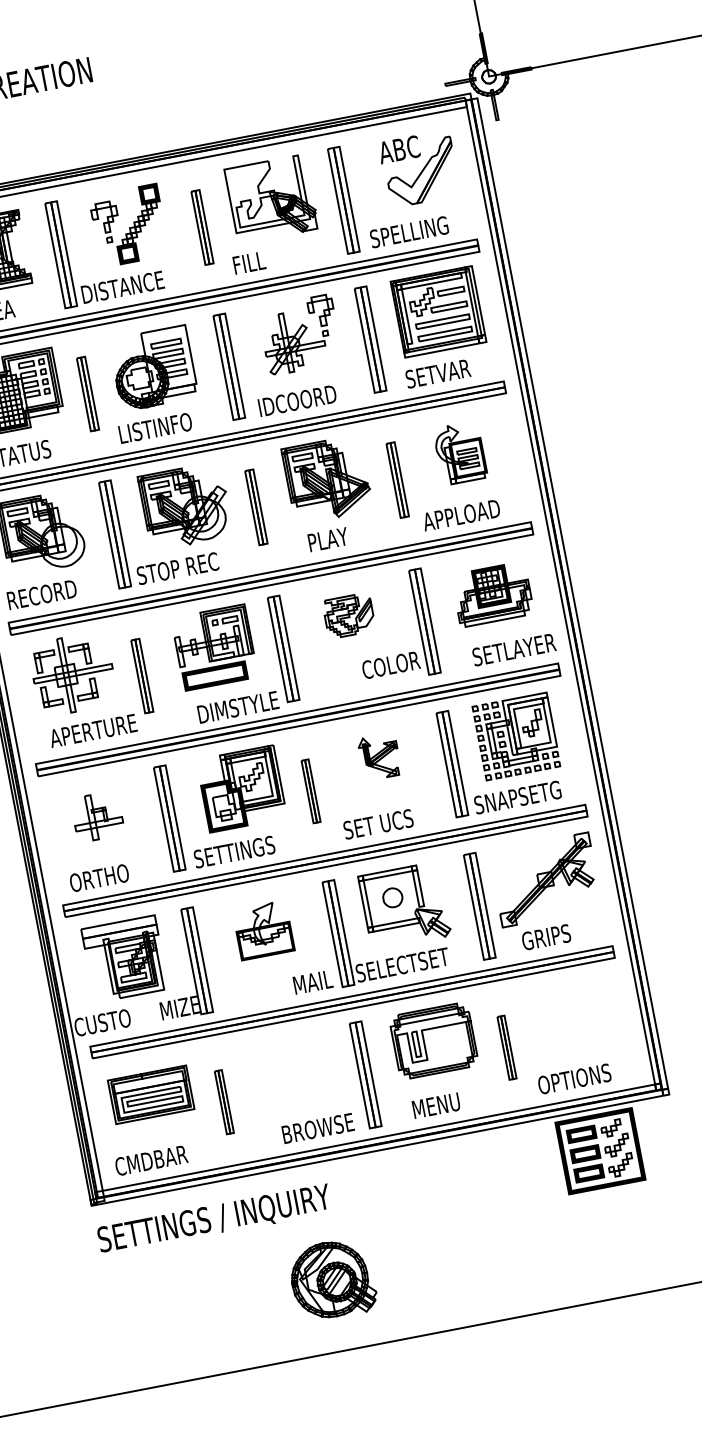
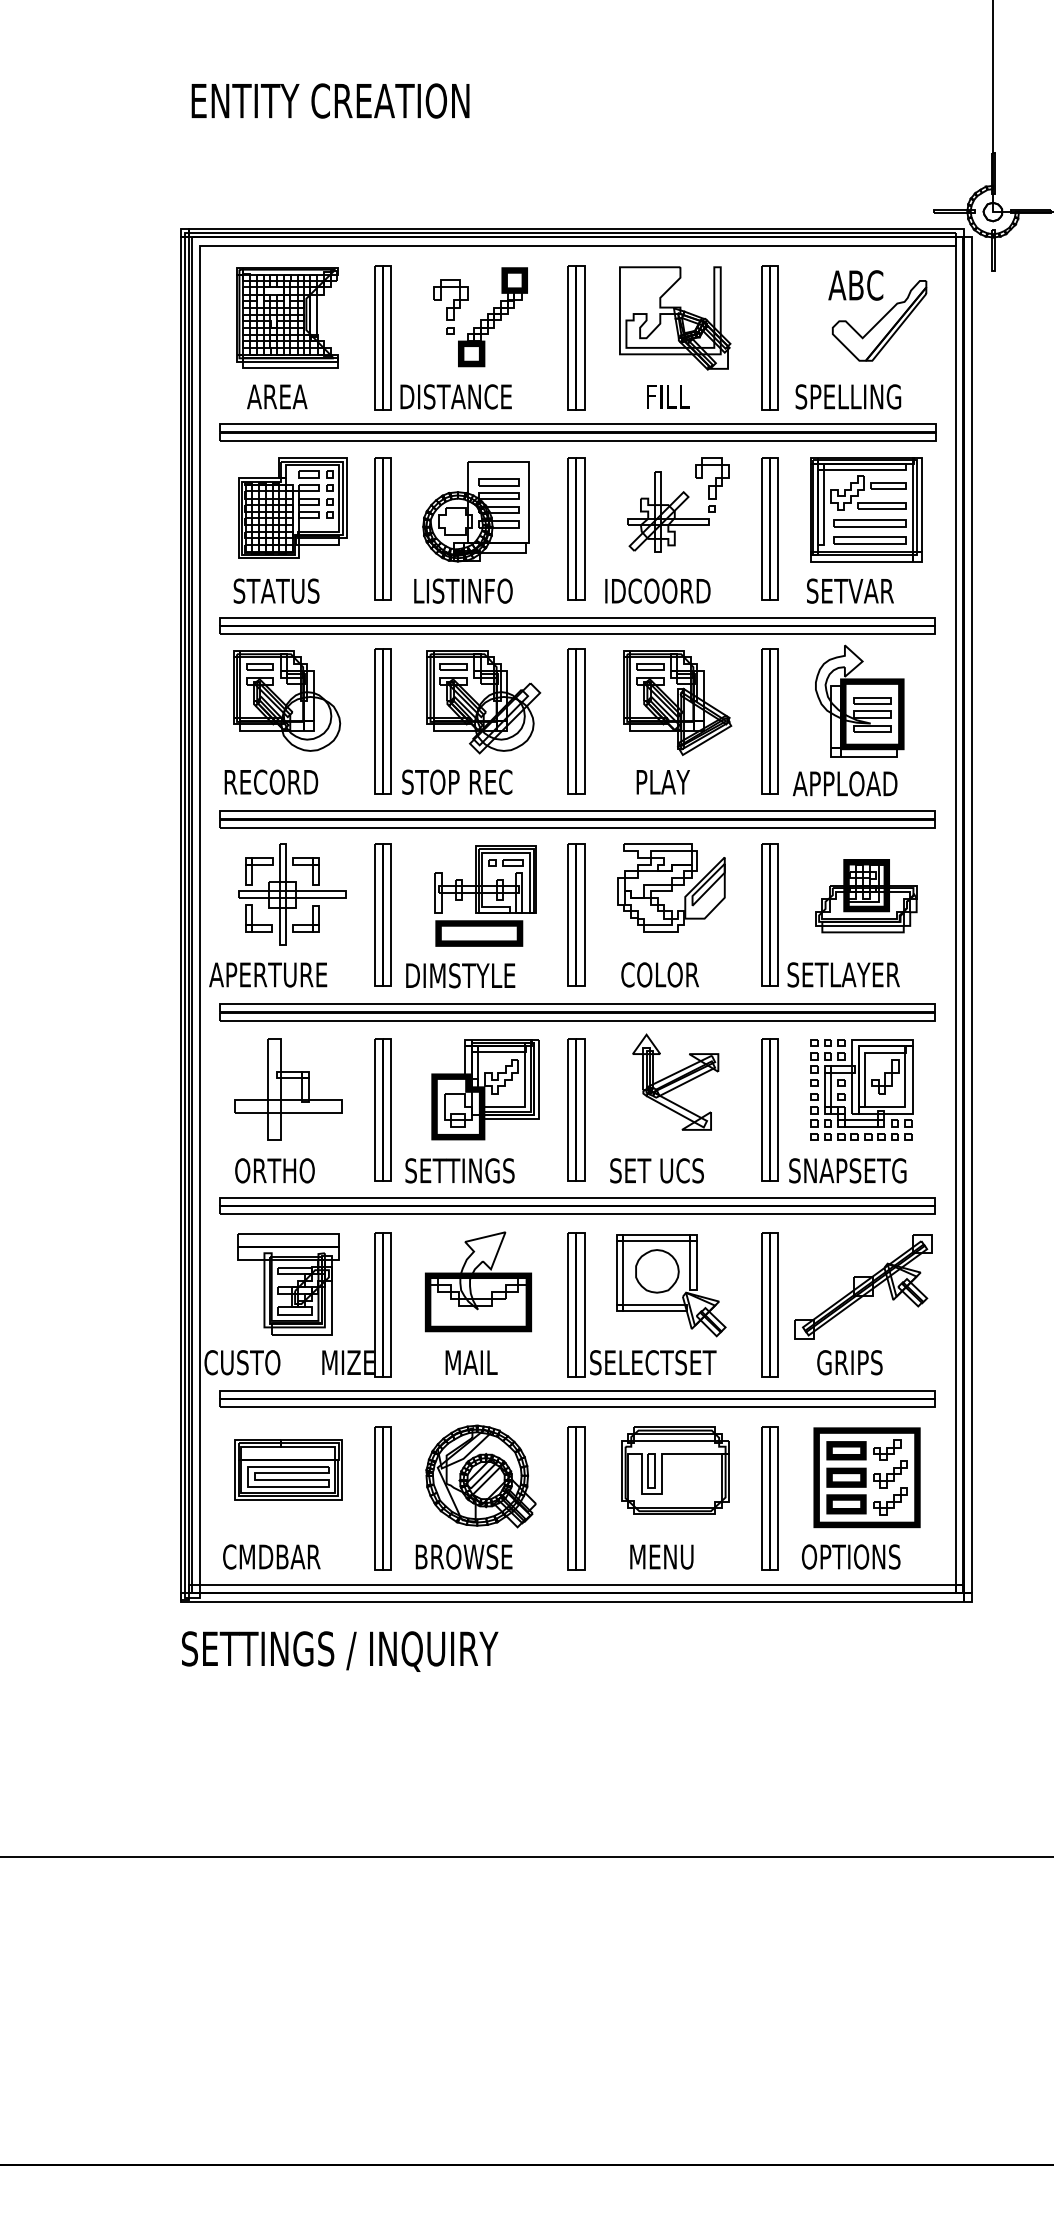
part: (202, 227) -> (576, 337), size x1.43
text: (249, 262) -> (668, 396), moved
part: (87, 393) -> (382, 528), size x1.43
part: (460, 452) -> (859, 700), size x1.43
part: (397, 480) -> (769, 721), size x1.43
part: (256, 507) -> (576, 721), size x1.43
part: (349, 615) -> (671, 887), size x1.67
text: (514, 649) -> (843, 974), moved
text: (390, 665) -> (659, 974), moved
part: (141, 675) -> (382, 914), size x1.43
text: (238, 707) -> (460, 975), moved
text: (93, 730) -> (268, 974), moved
part: (379, 756) -> (675, 1081), size x1.67
part: (311, 790) -> (576, 1109), size x1.67
part: (97, 816) -> (288, 1089), size x1.67
part: (392, 897) -> (657, 1271), size x1.67
part: (263, 930) -> (478, 1281), size x1.43
text: (313, 982) -> (471, 1362), moved
part: (506, 1047) -> (769, 1498), size x1.67
part: (224, 1102) -> (382, 1498), size x1.67
text: (317, 1128) -> (463, 1556), moved
part: (600, 1151) -> (866, 1477), moved
part: (332, 1279) -> (480, 1476), moved

